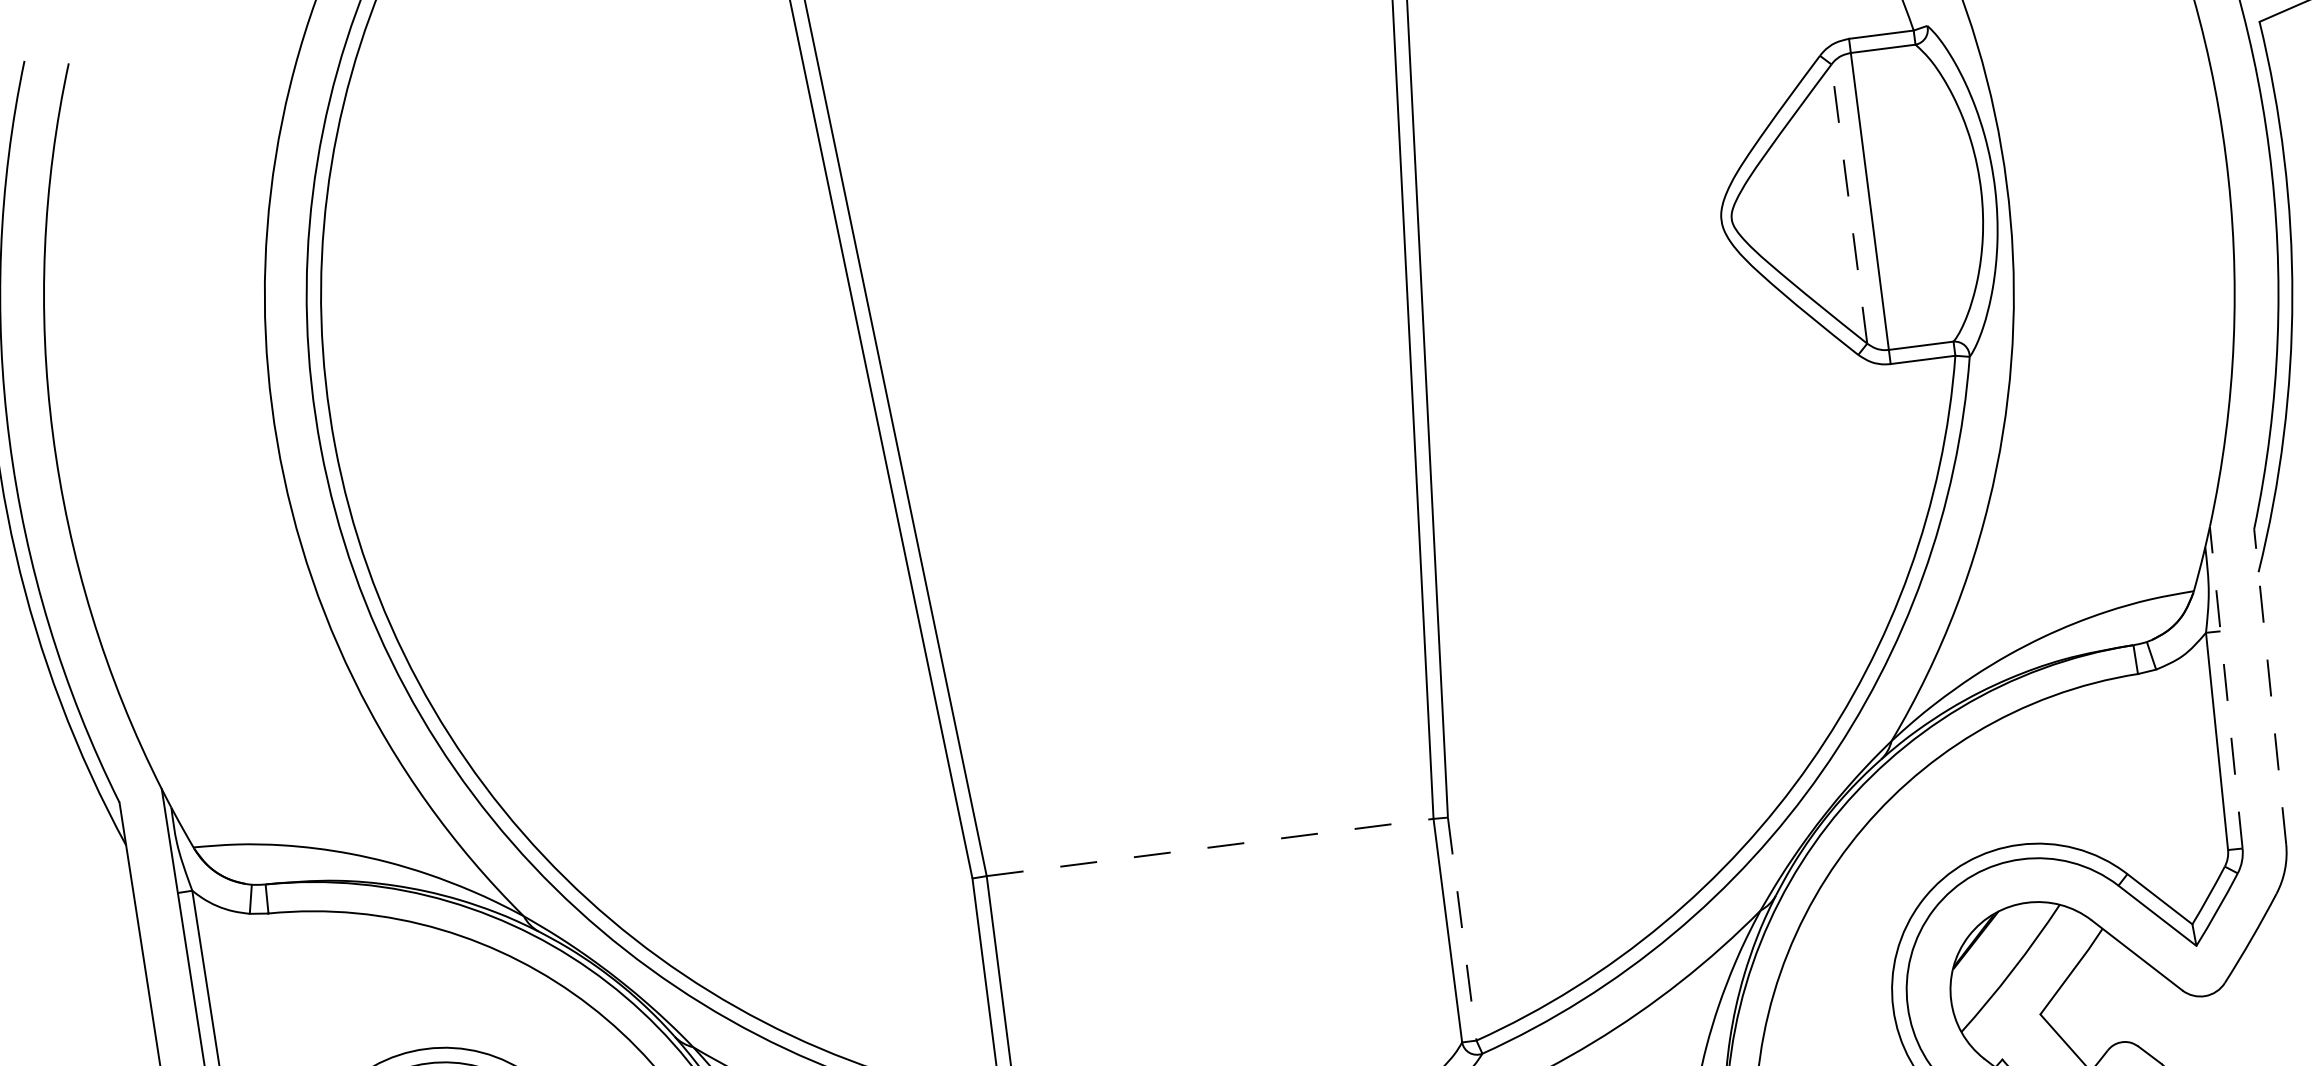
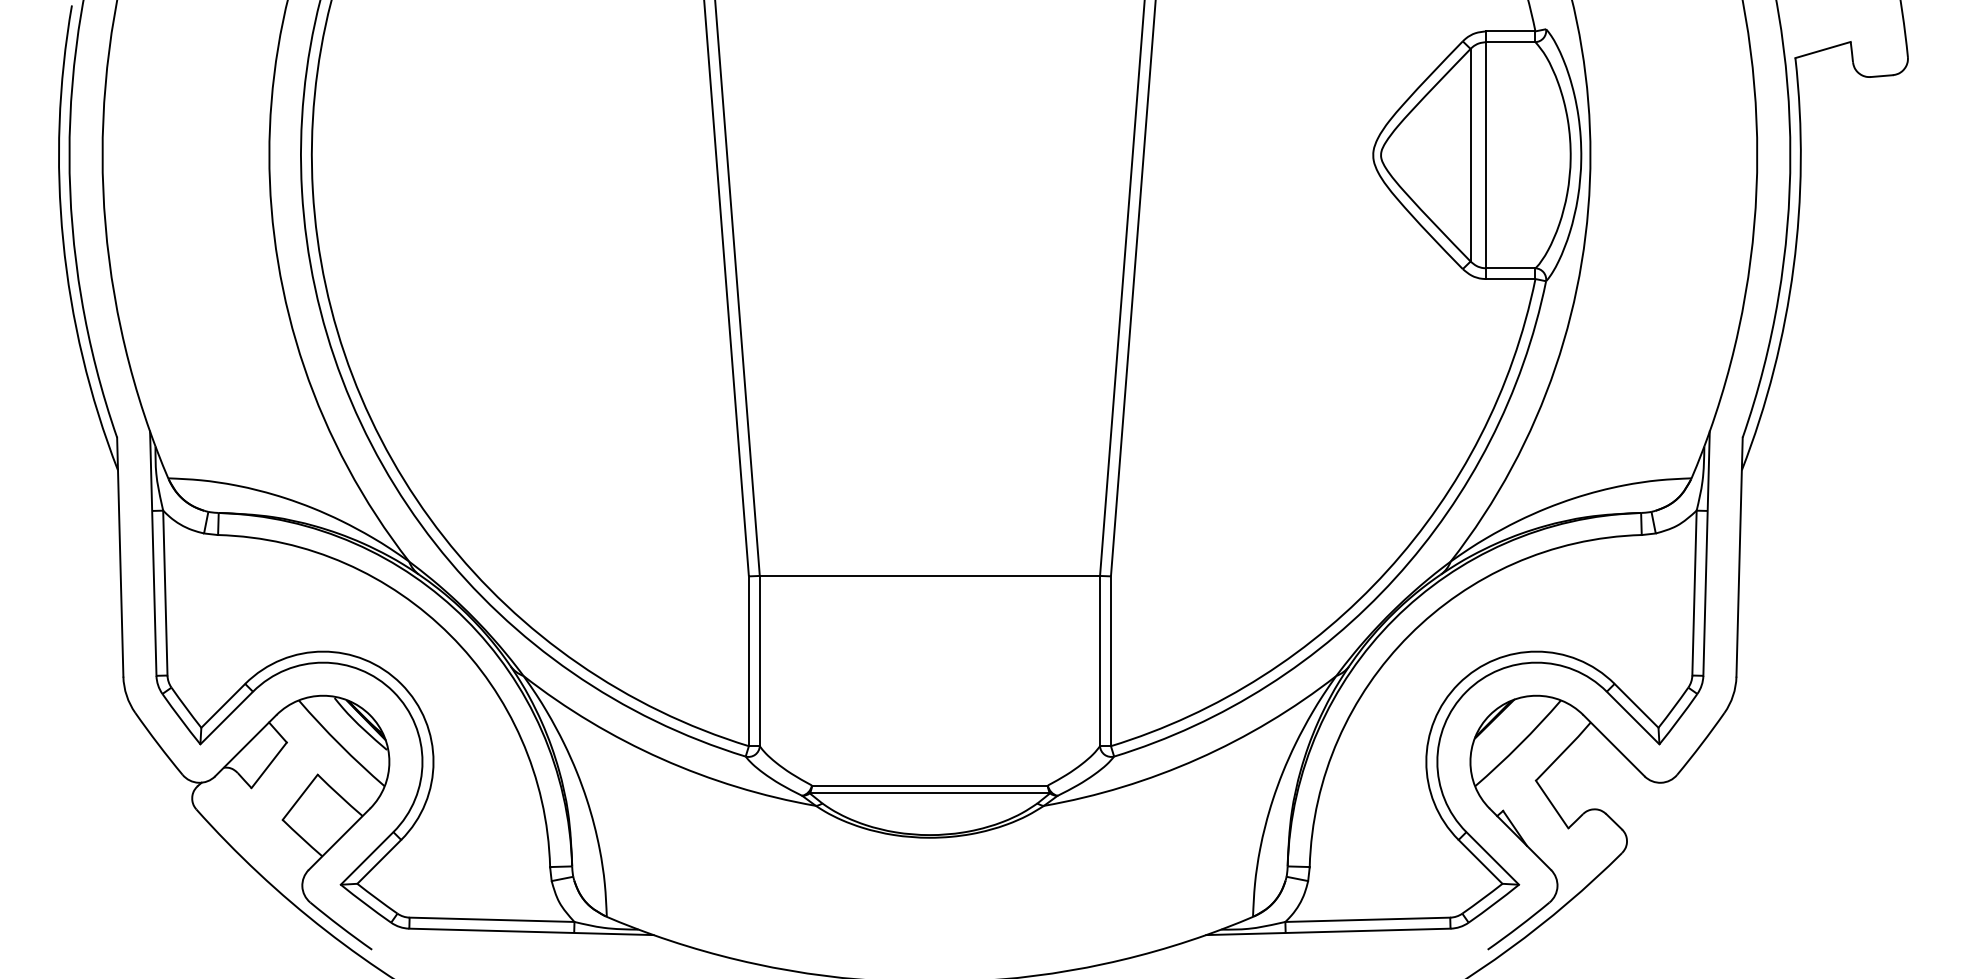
line: (1849, 203) -> (1470, 154), dashed -> solid
line: (2226, 687) -> (1706, 553), dashed -> solid
line: (2270, 687) -> (1739, 557), dashed -> solid
line: (1210, 846) -> (930, 575), dashed -> solid
line: (1461, 929) -> (1110, 661), dashed -> solid

